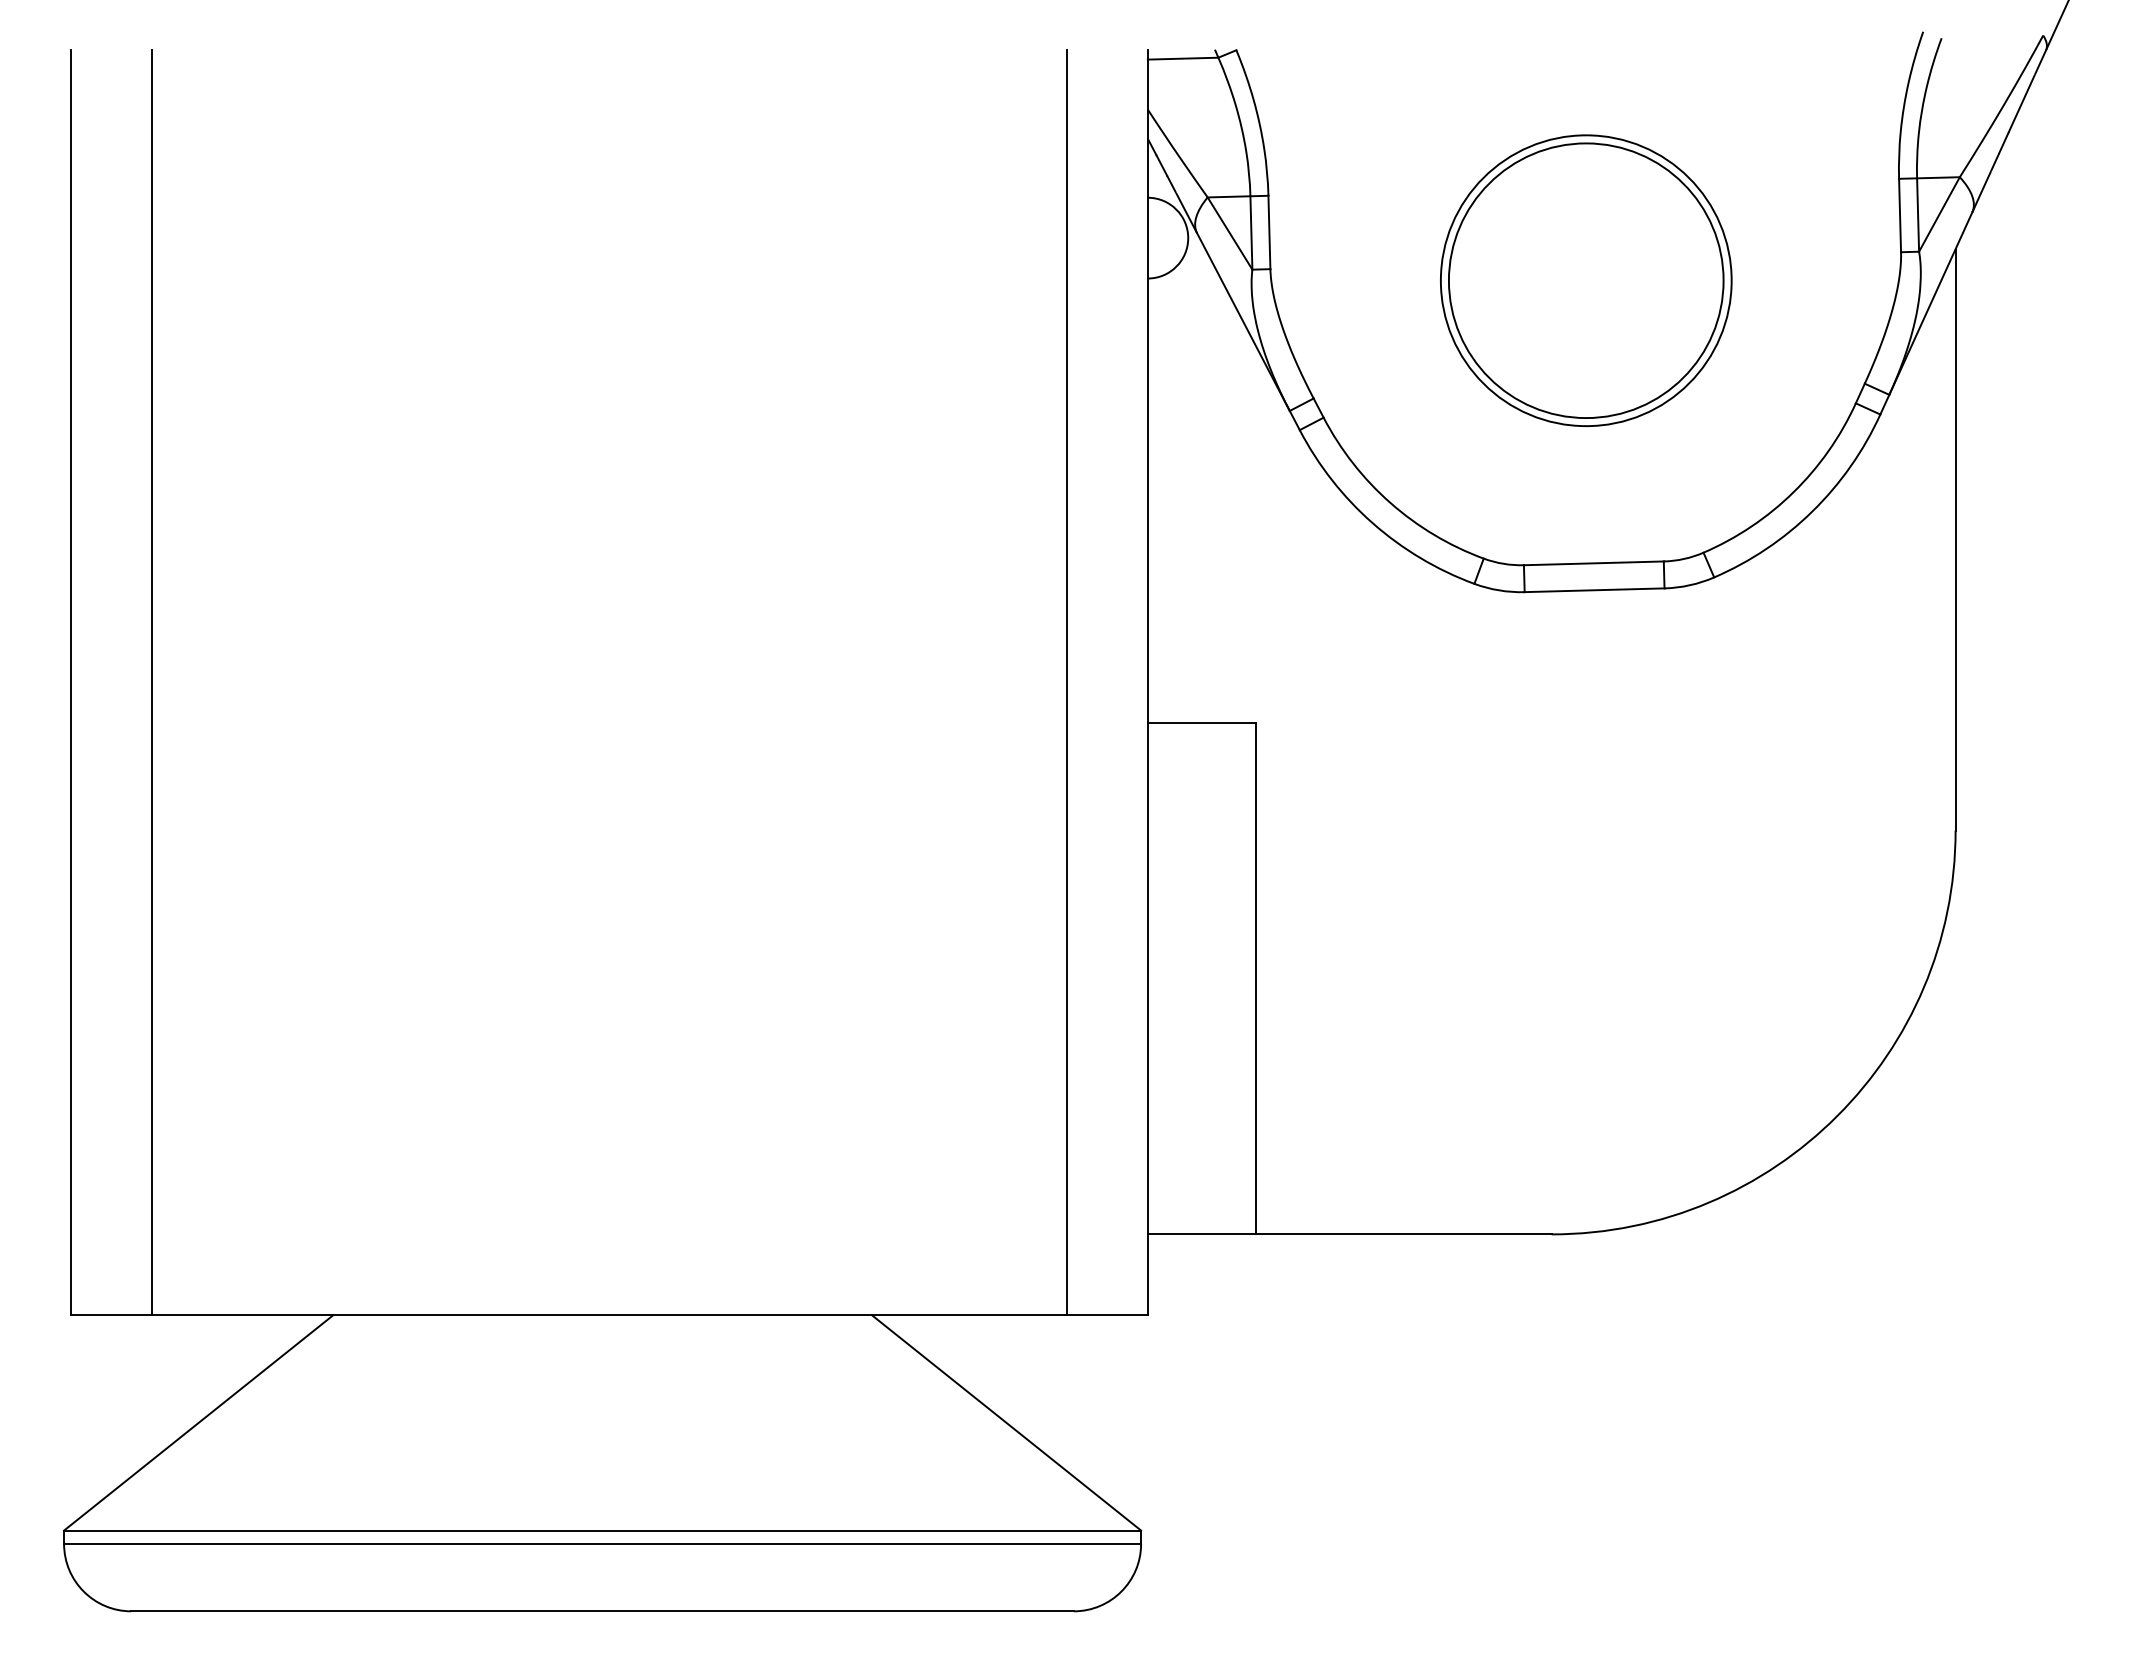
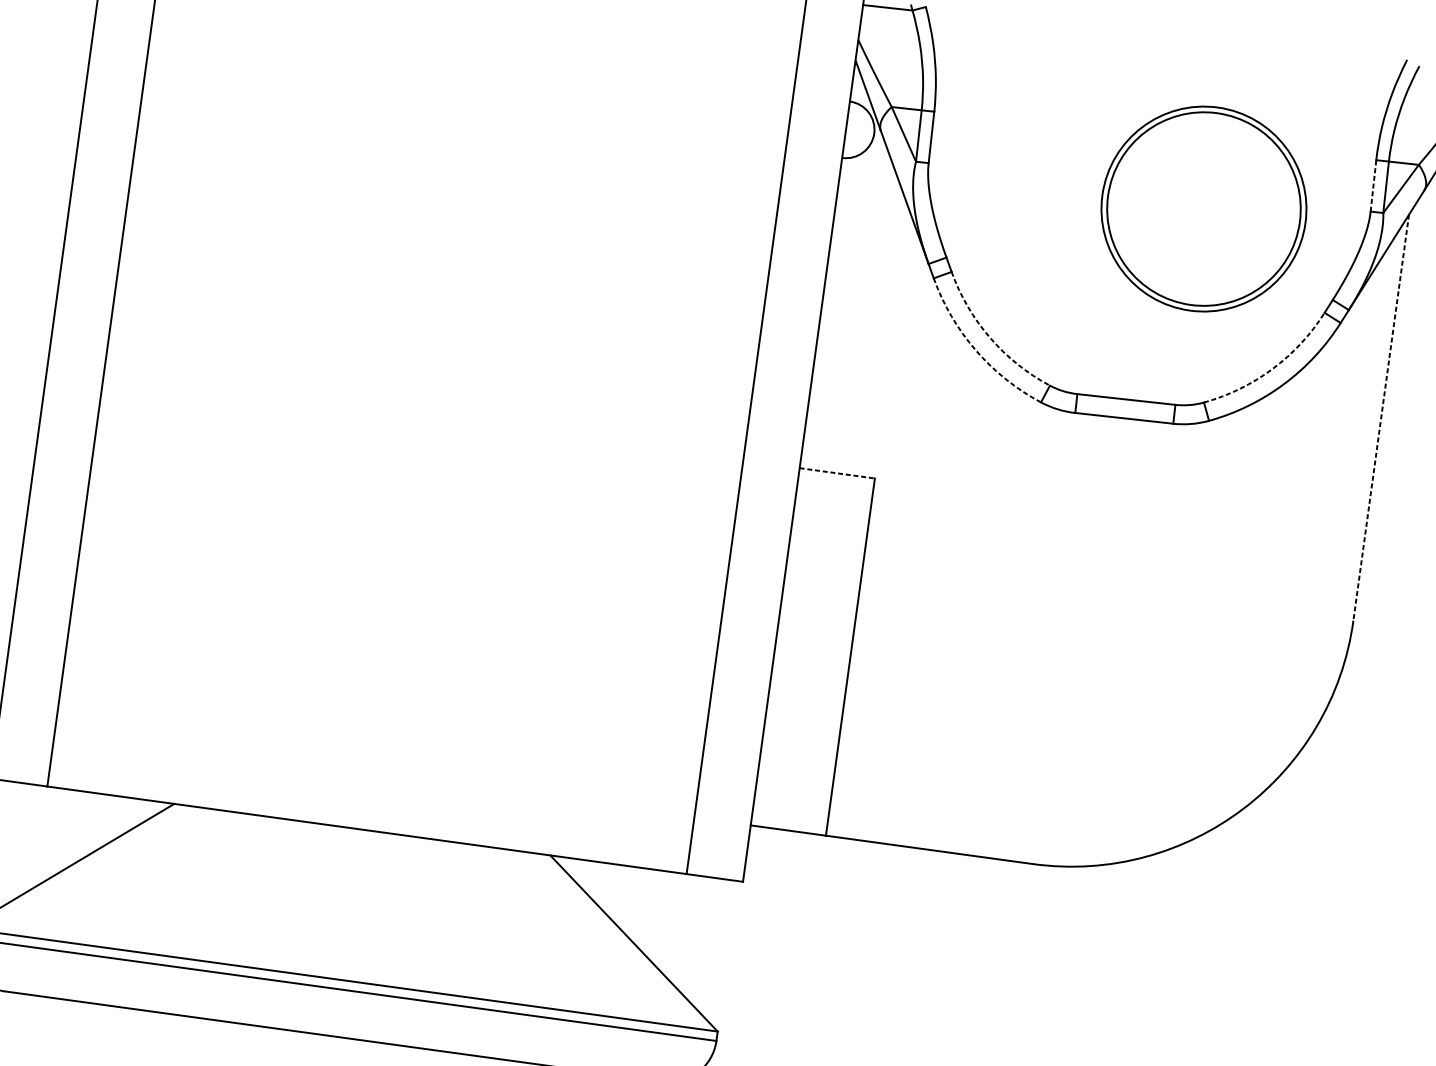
line: (1900, 215) -> (1373, 185), solid -> dashed
part: (1586, 280) -> (1204, 208), moved
arc: (1793, 492) -> (1272, 369), solid -> dashed
arc: (1390, 503) -> (990, 338), solid -> dashed
arc: (1372, 523) -> (975, 350), solid -> dashed
line: (1955, 539) -> (1381, 417), solid -> dashed
line: (1201, 722) -> (837, 473), solid -> dashed

